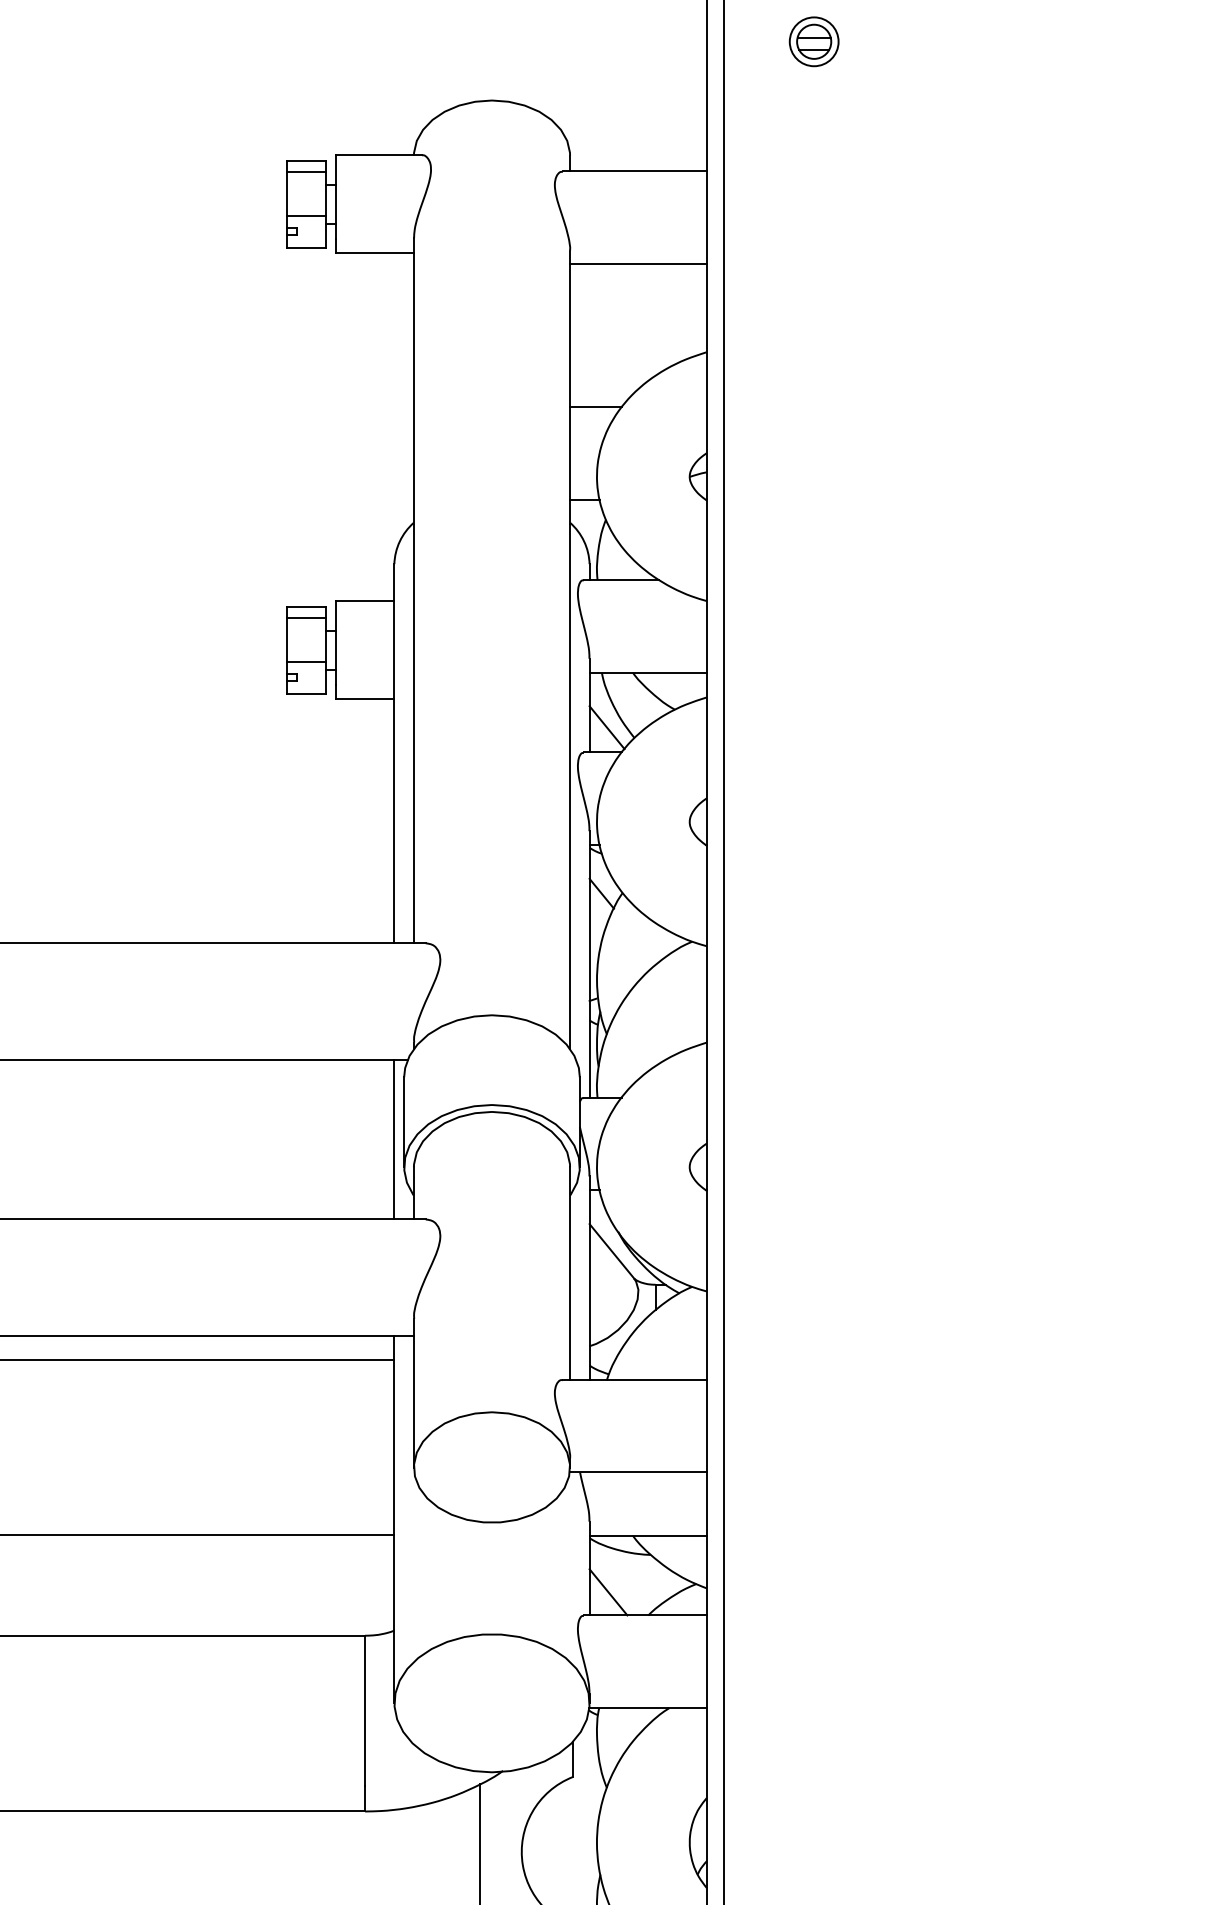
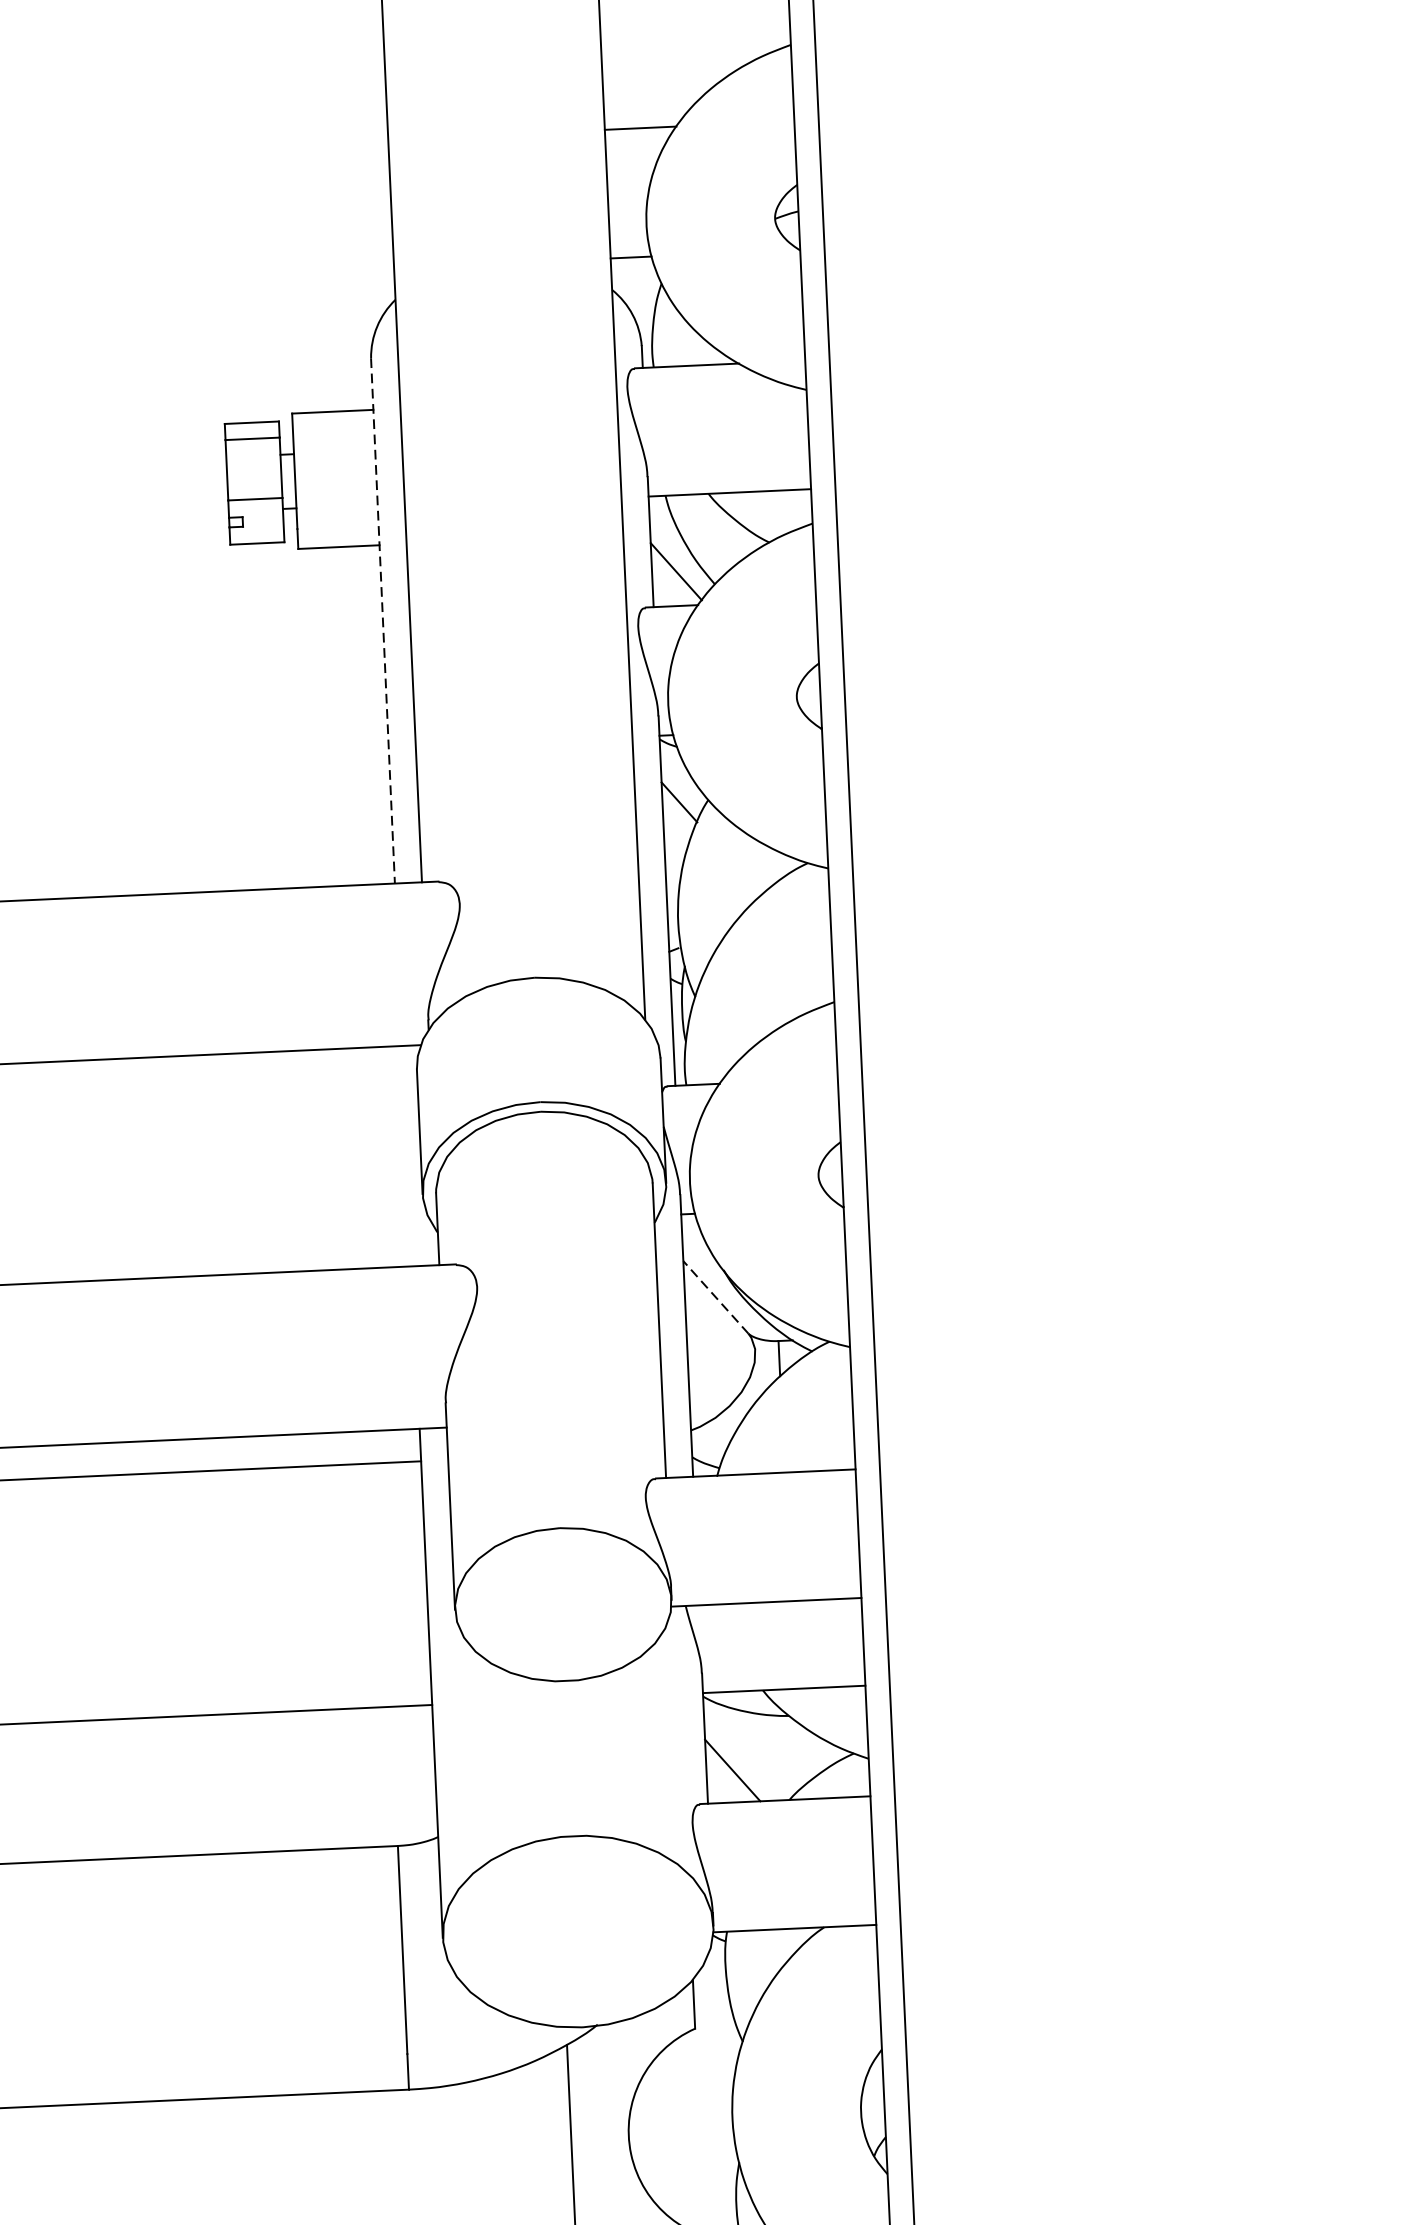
line: (394, 754) -> (383, 622), solid -> dashed
line: (394, 1139) -> (407, 1156), removed
line: (611, 1250) -> (715, 1296), solid -> dashed

